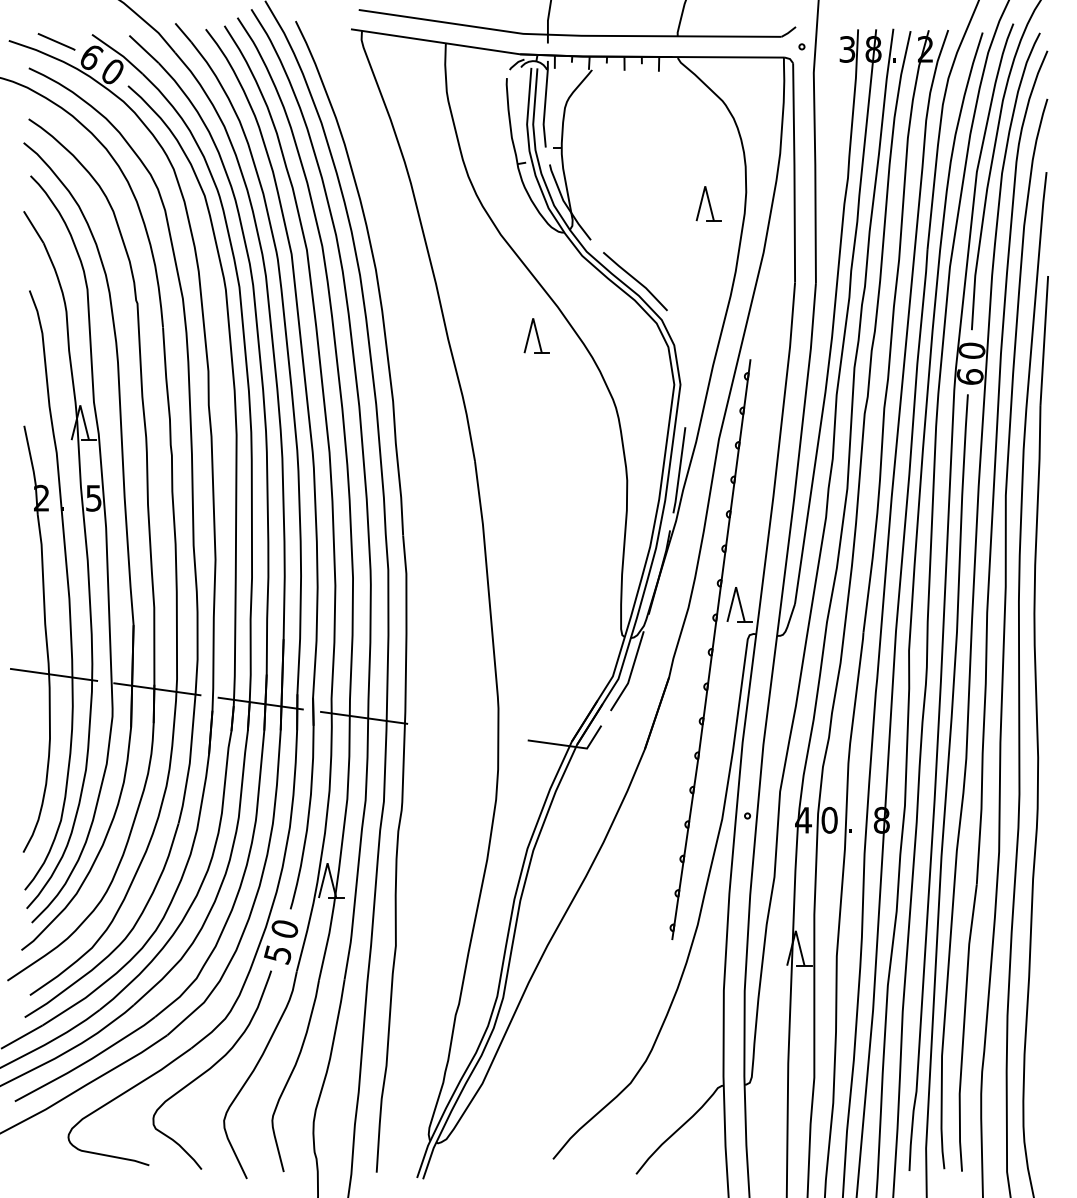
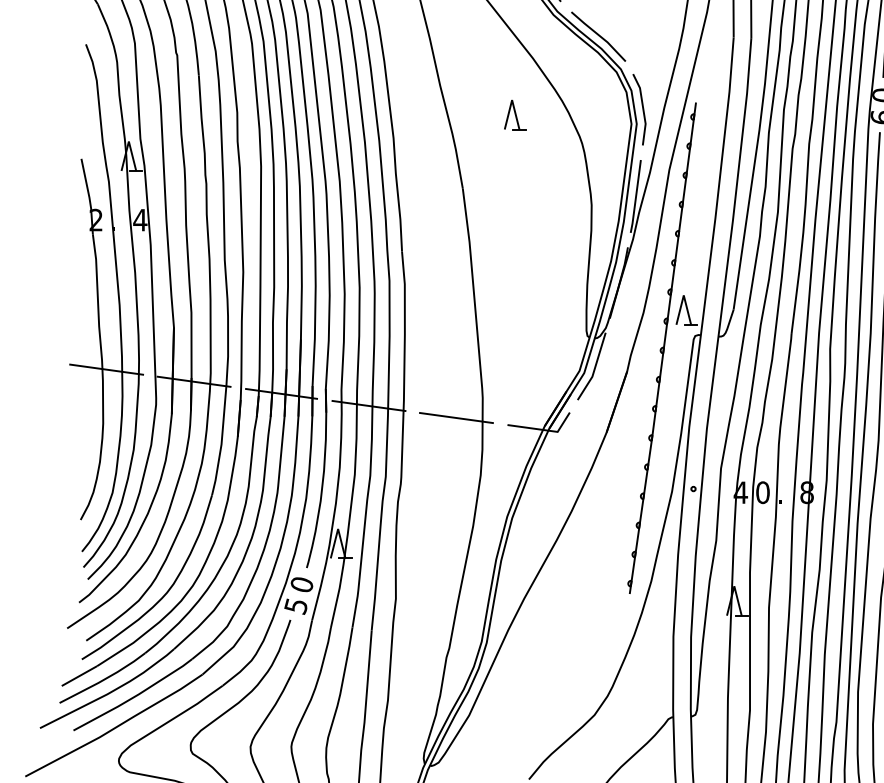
part: (536, 335) -> (514, 114), moved
line: (687, 367) -> (642, 109), added
text: (93, 498) -> (140, 220), 5 -> 4
line: (467, 732) -> (456, 418), added

